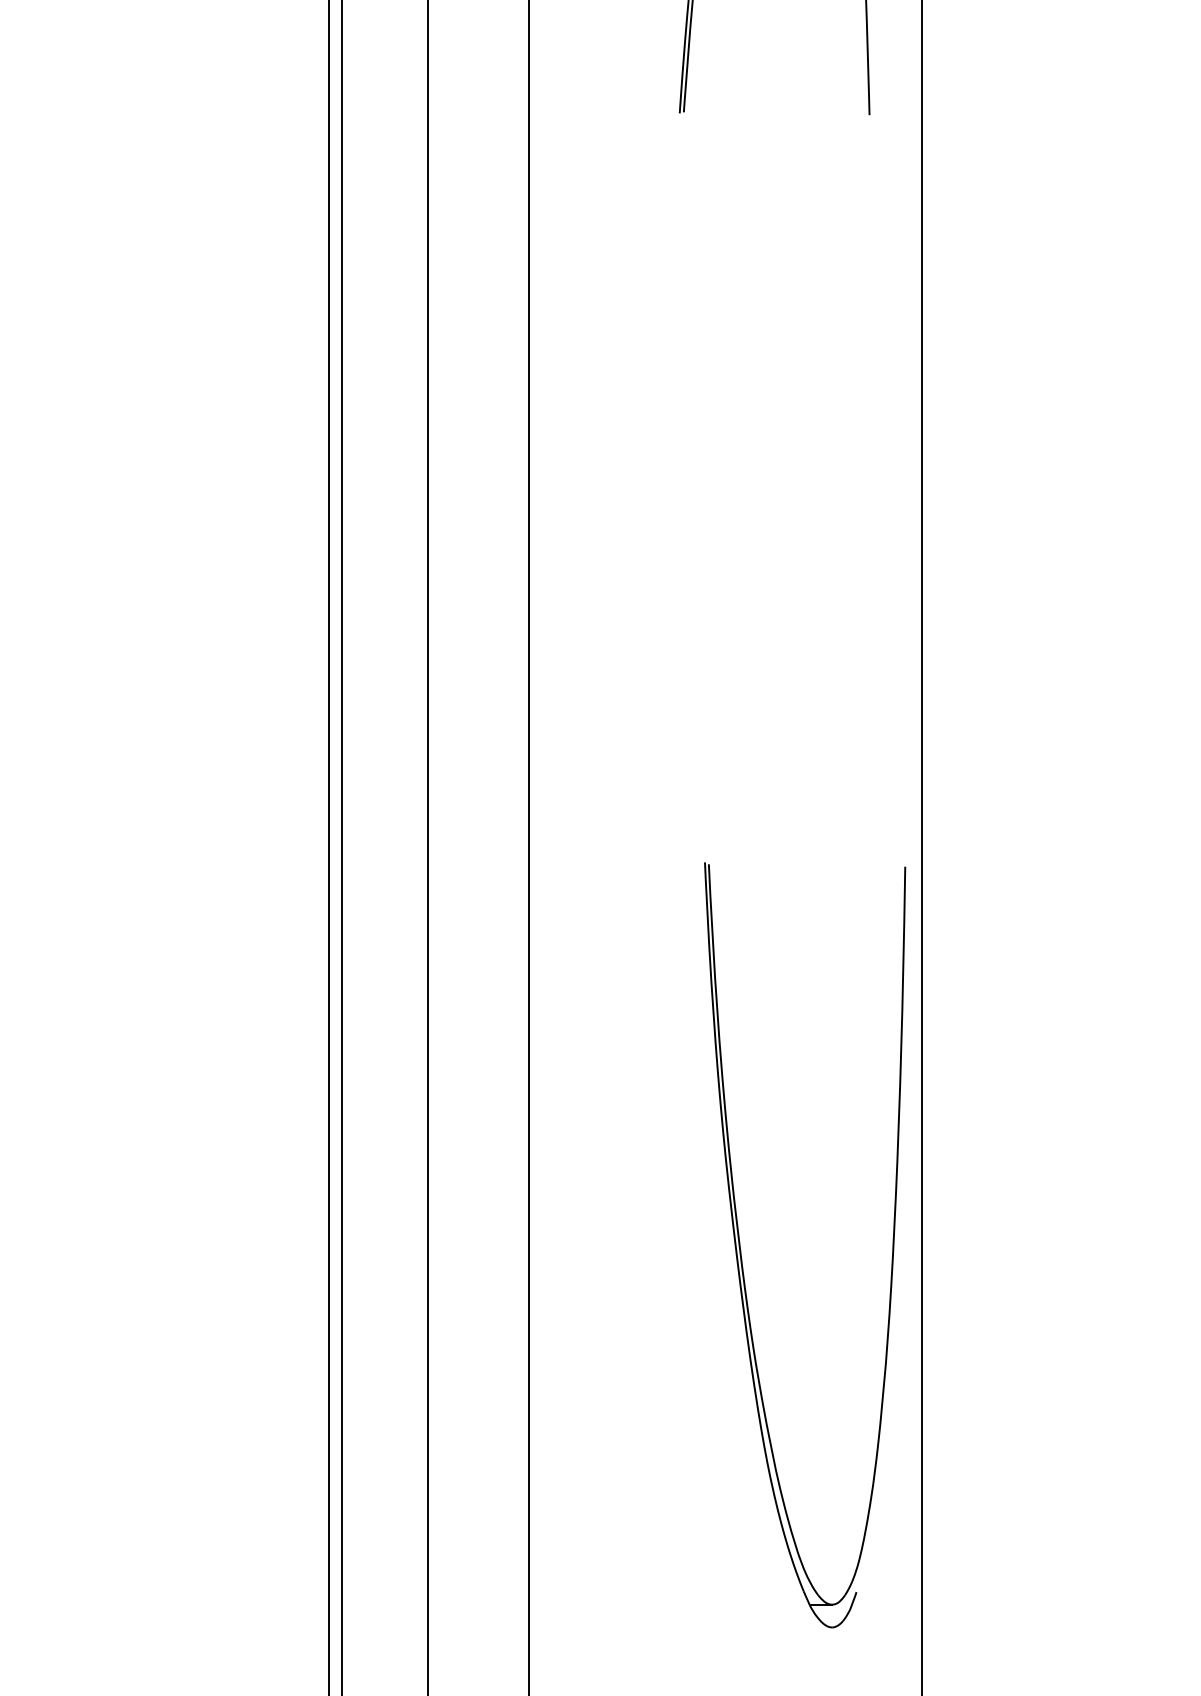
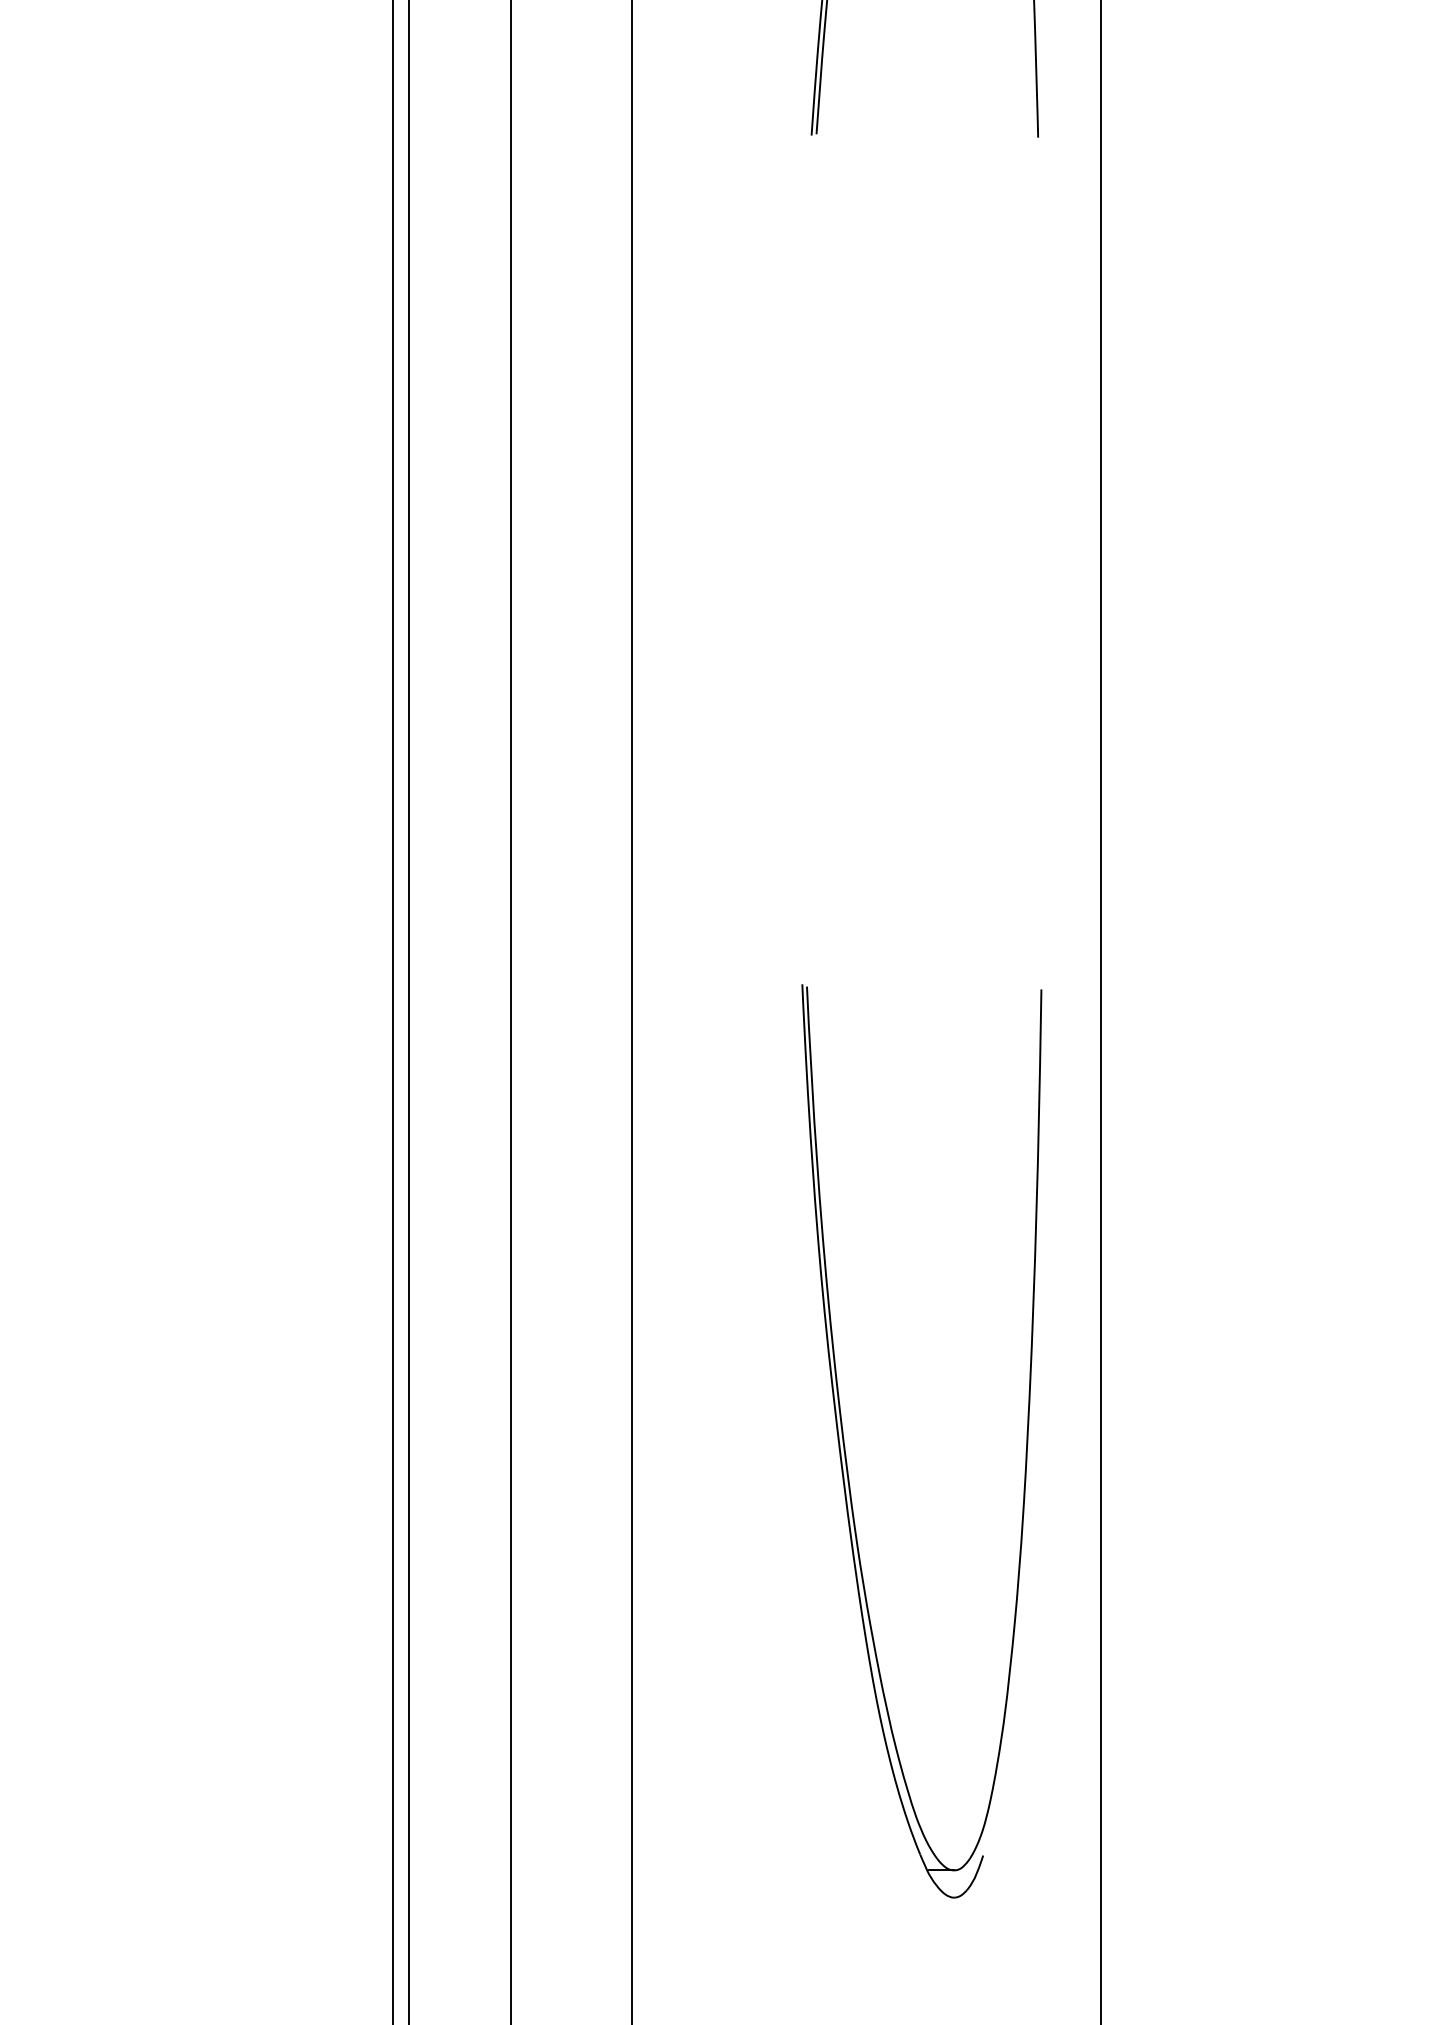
part: (741, 1250) -> (845, 1447), moved

